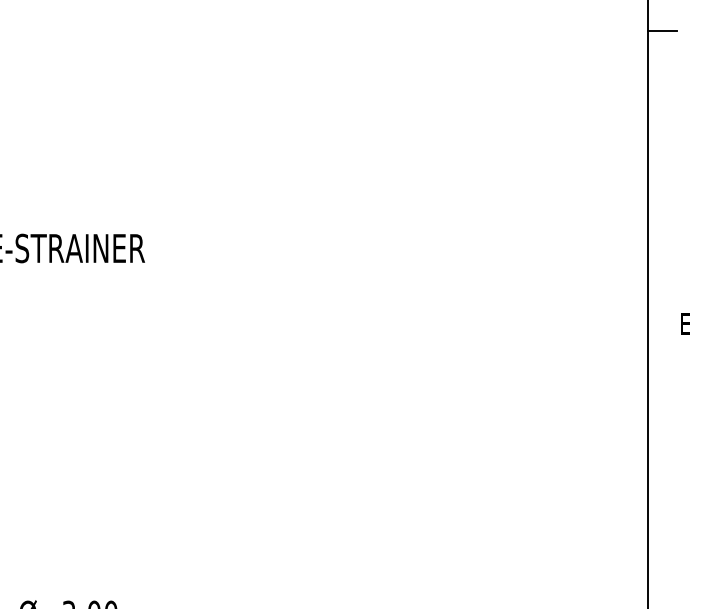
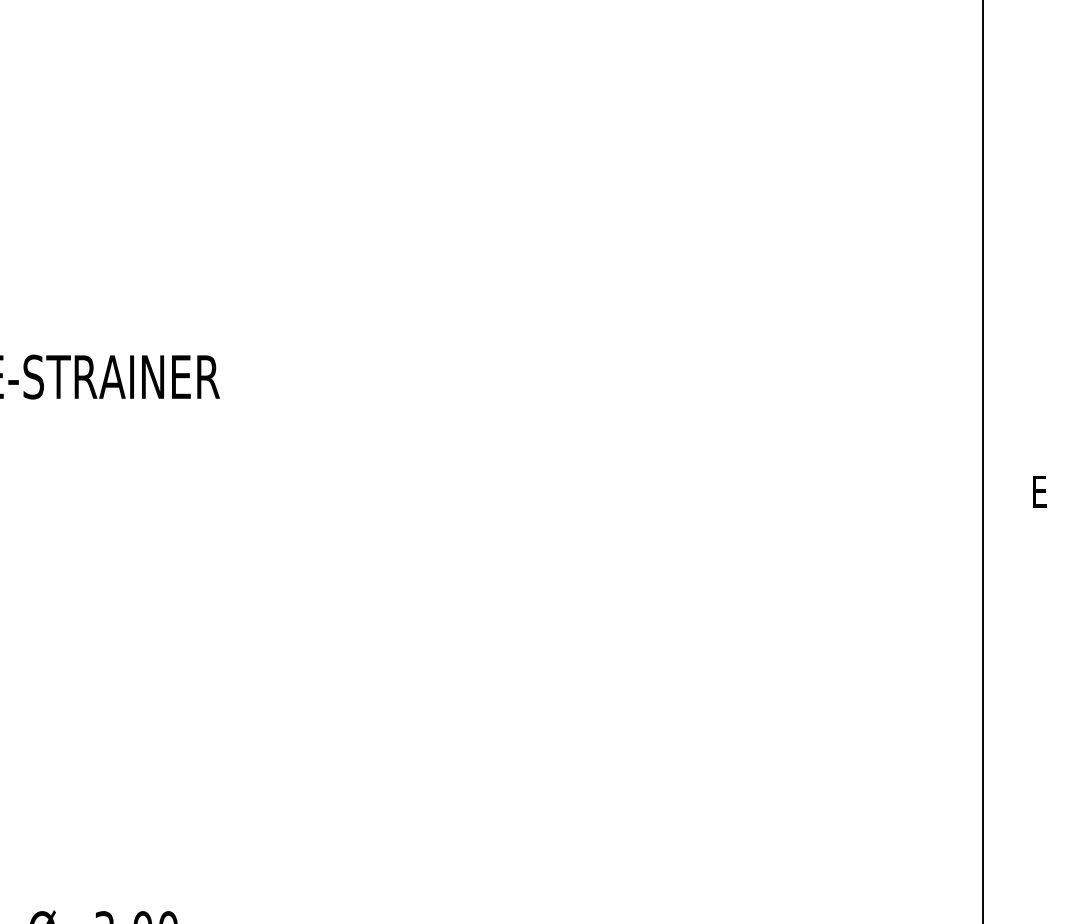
line: (662, 30) -> (1004, 46), removed

